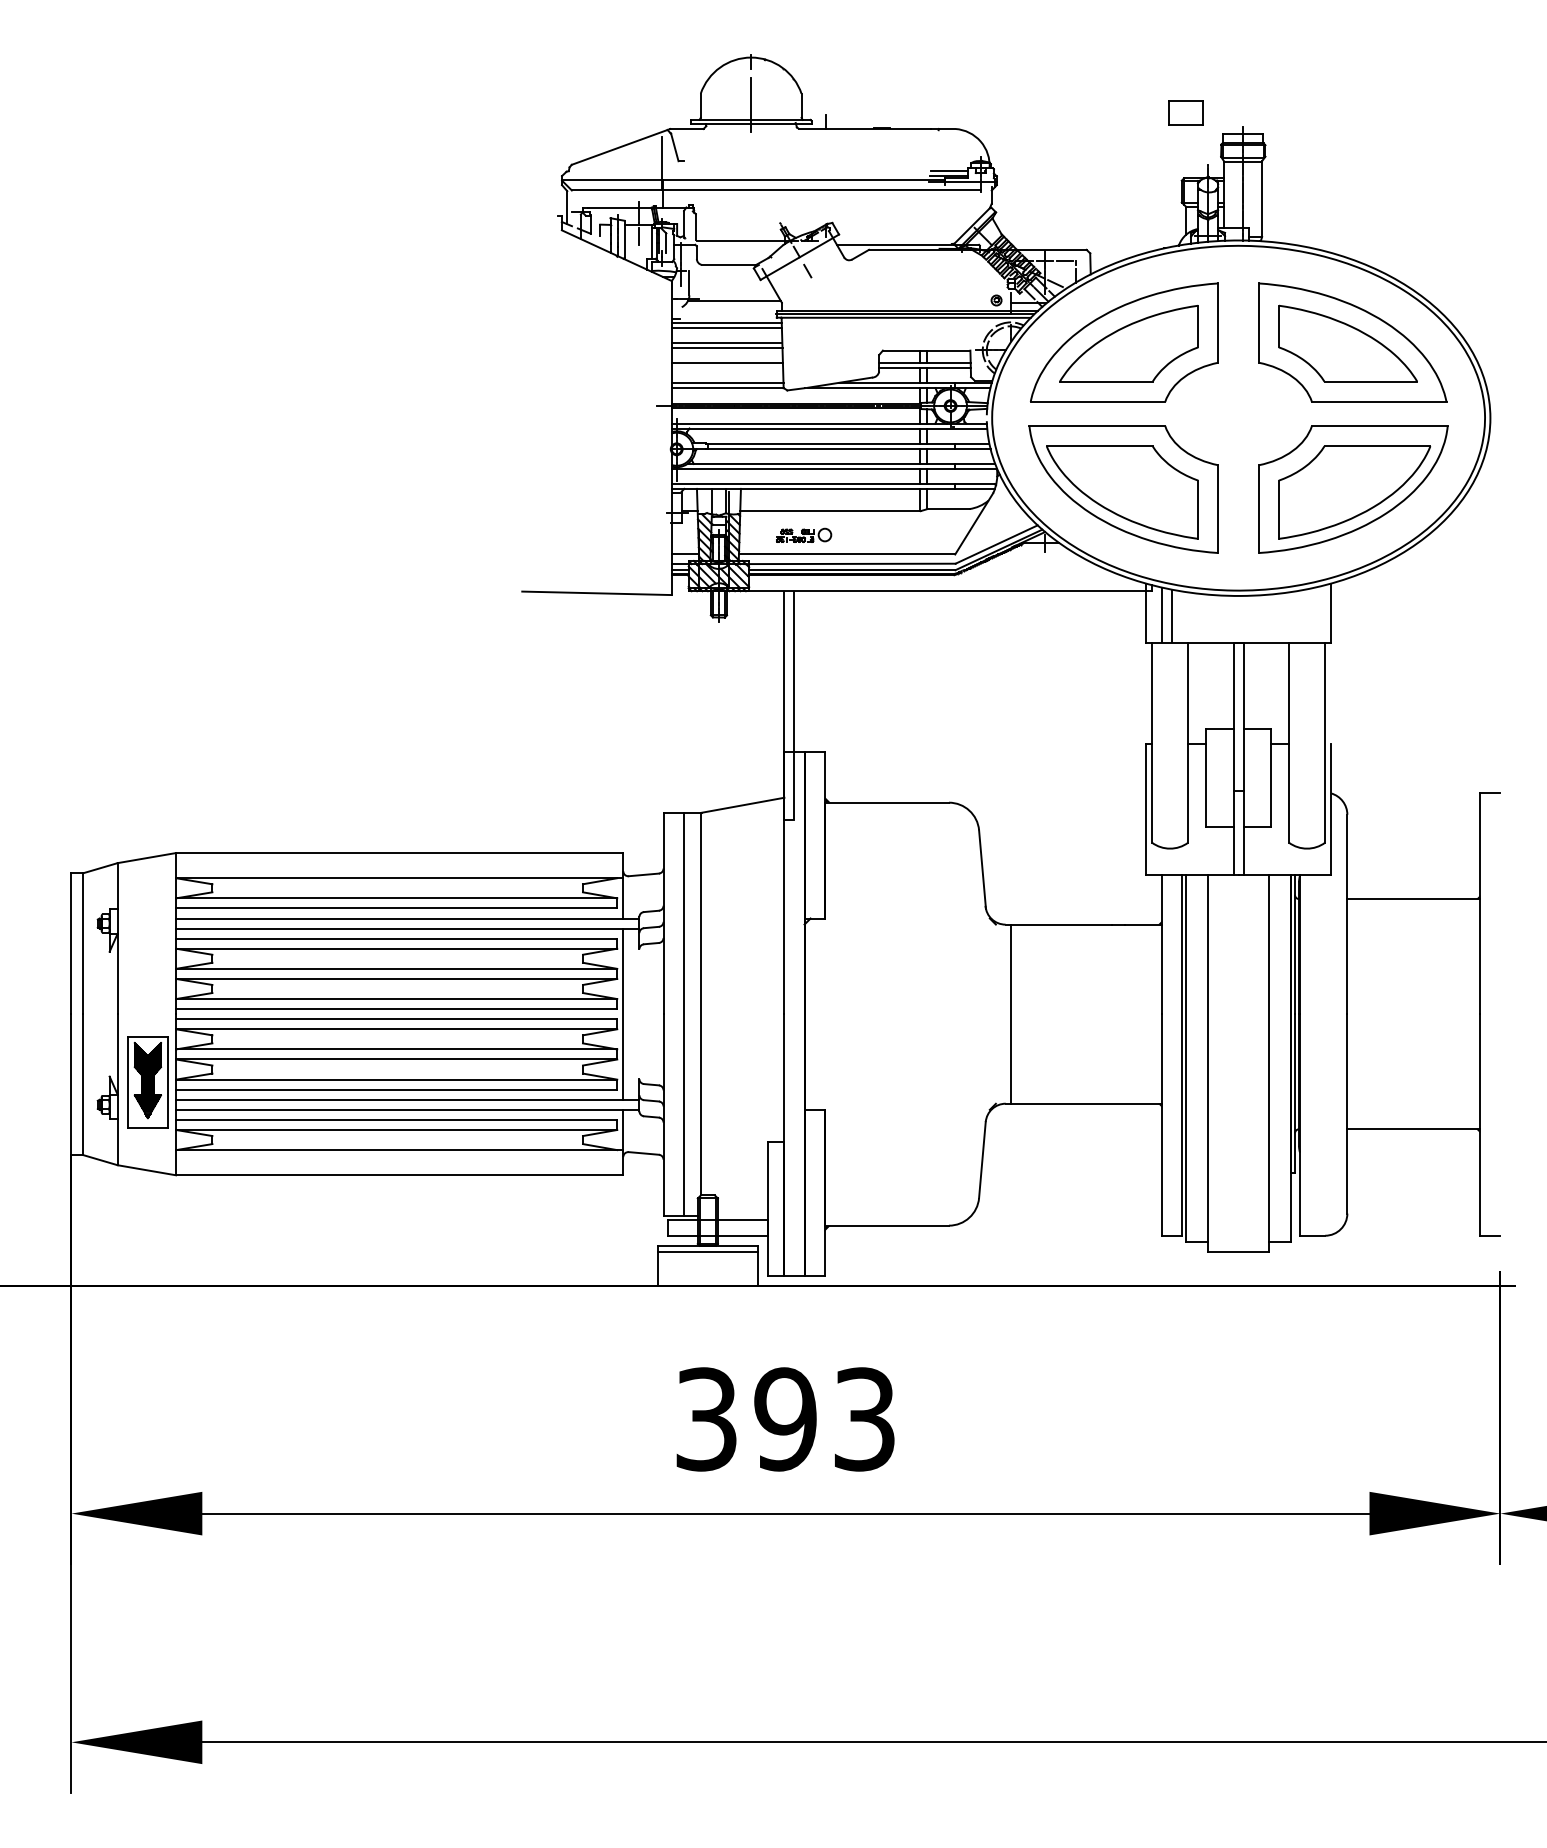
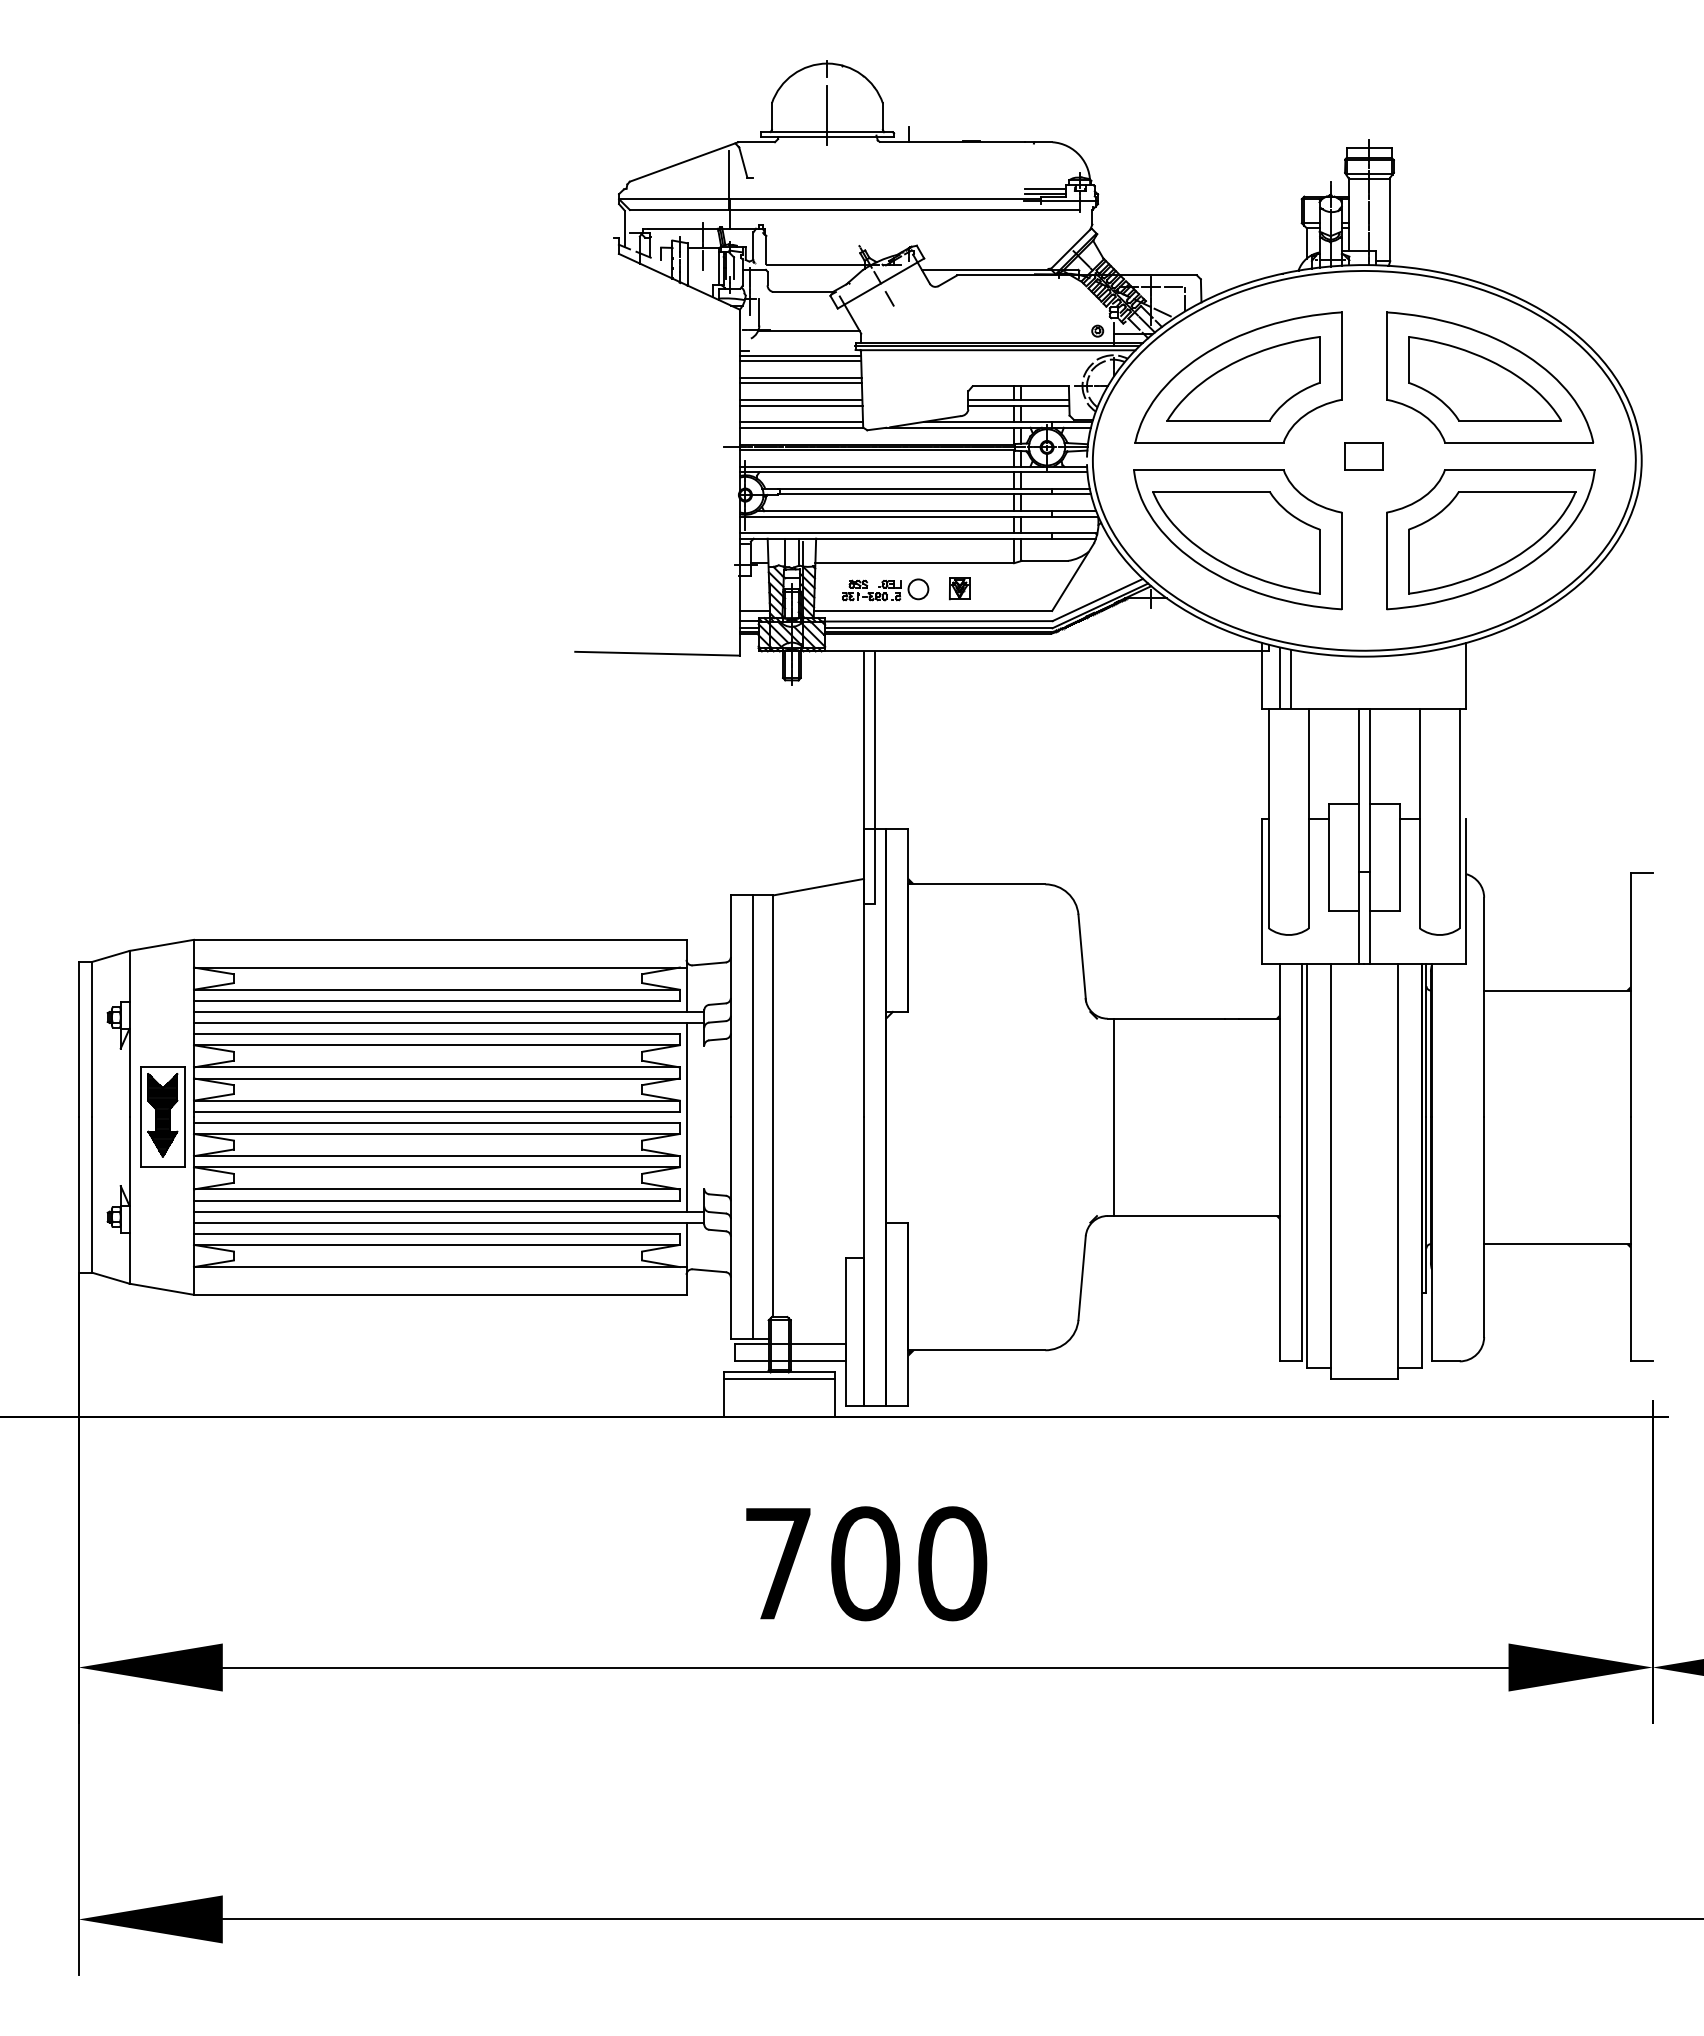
part: (1185, 112) -> (1363, 456), moved
line: (726, 367) -> (800, 405), added
part: (871, 534) -> (959, 588), added
part: (803, 535) -> (885, 589), size x1.43
part: (147, 1081) -> (162, 1116), moved
text: (786, 1419) -> (866, 1563), 393 -> 700

